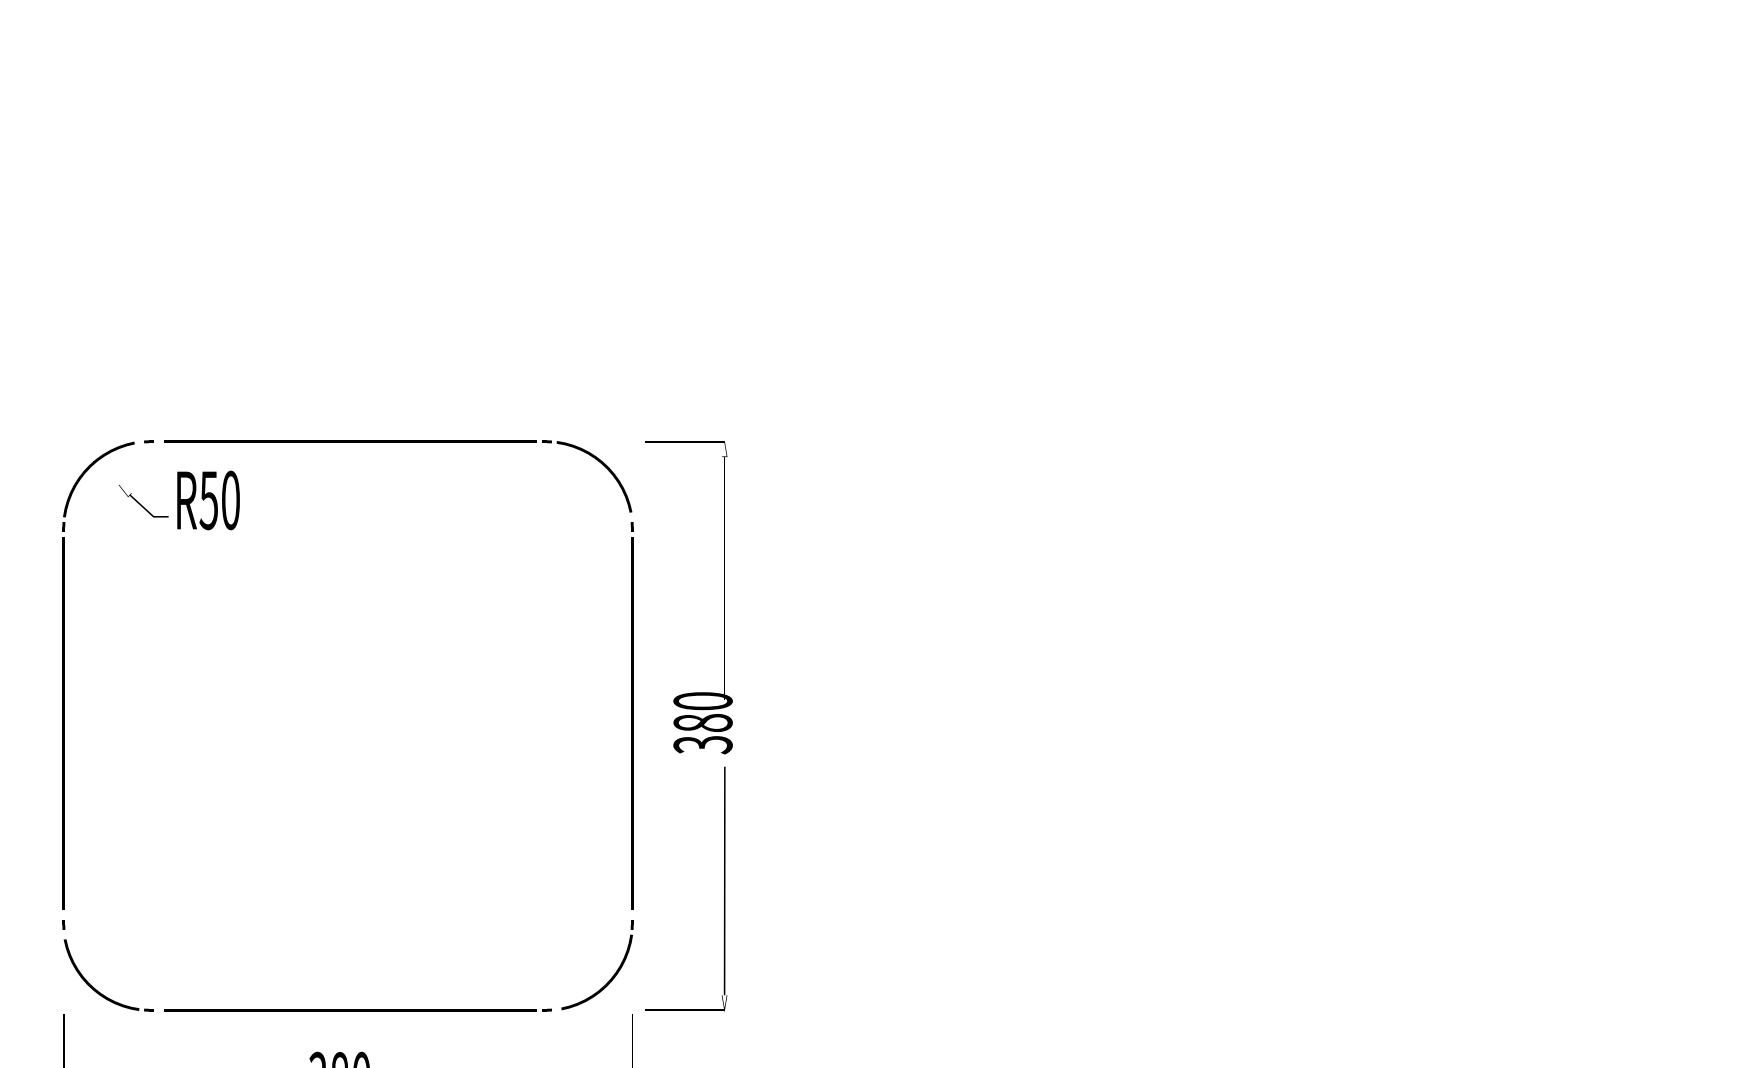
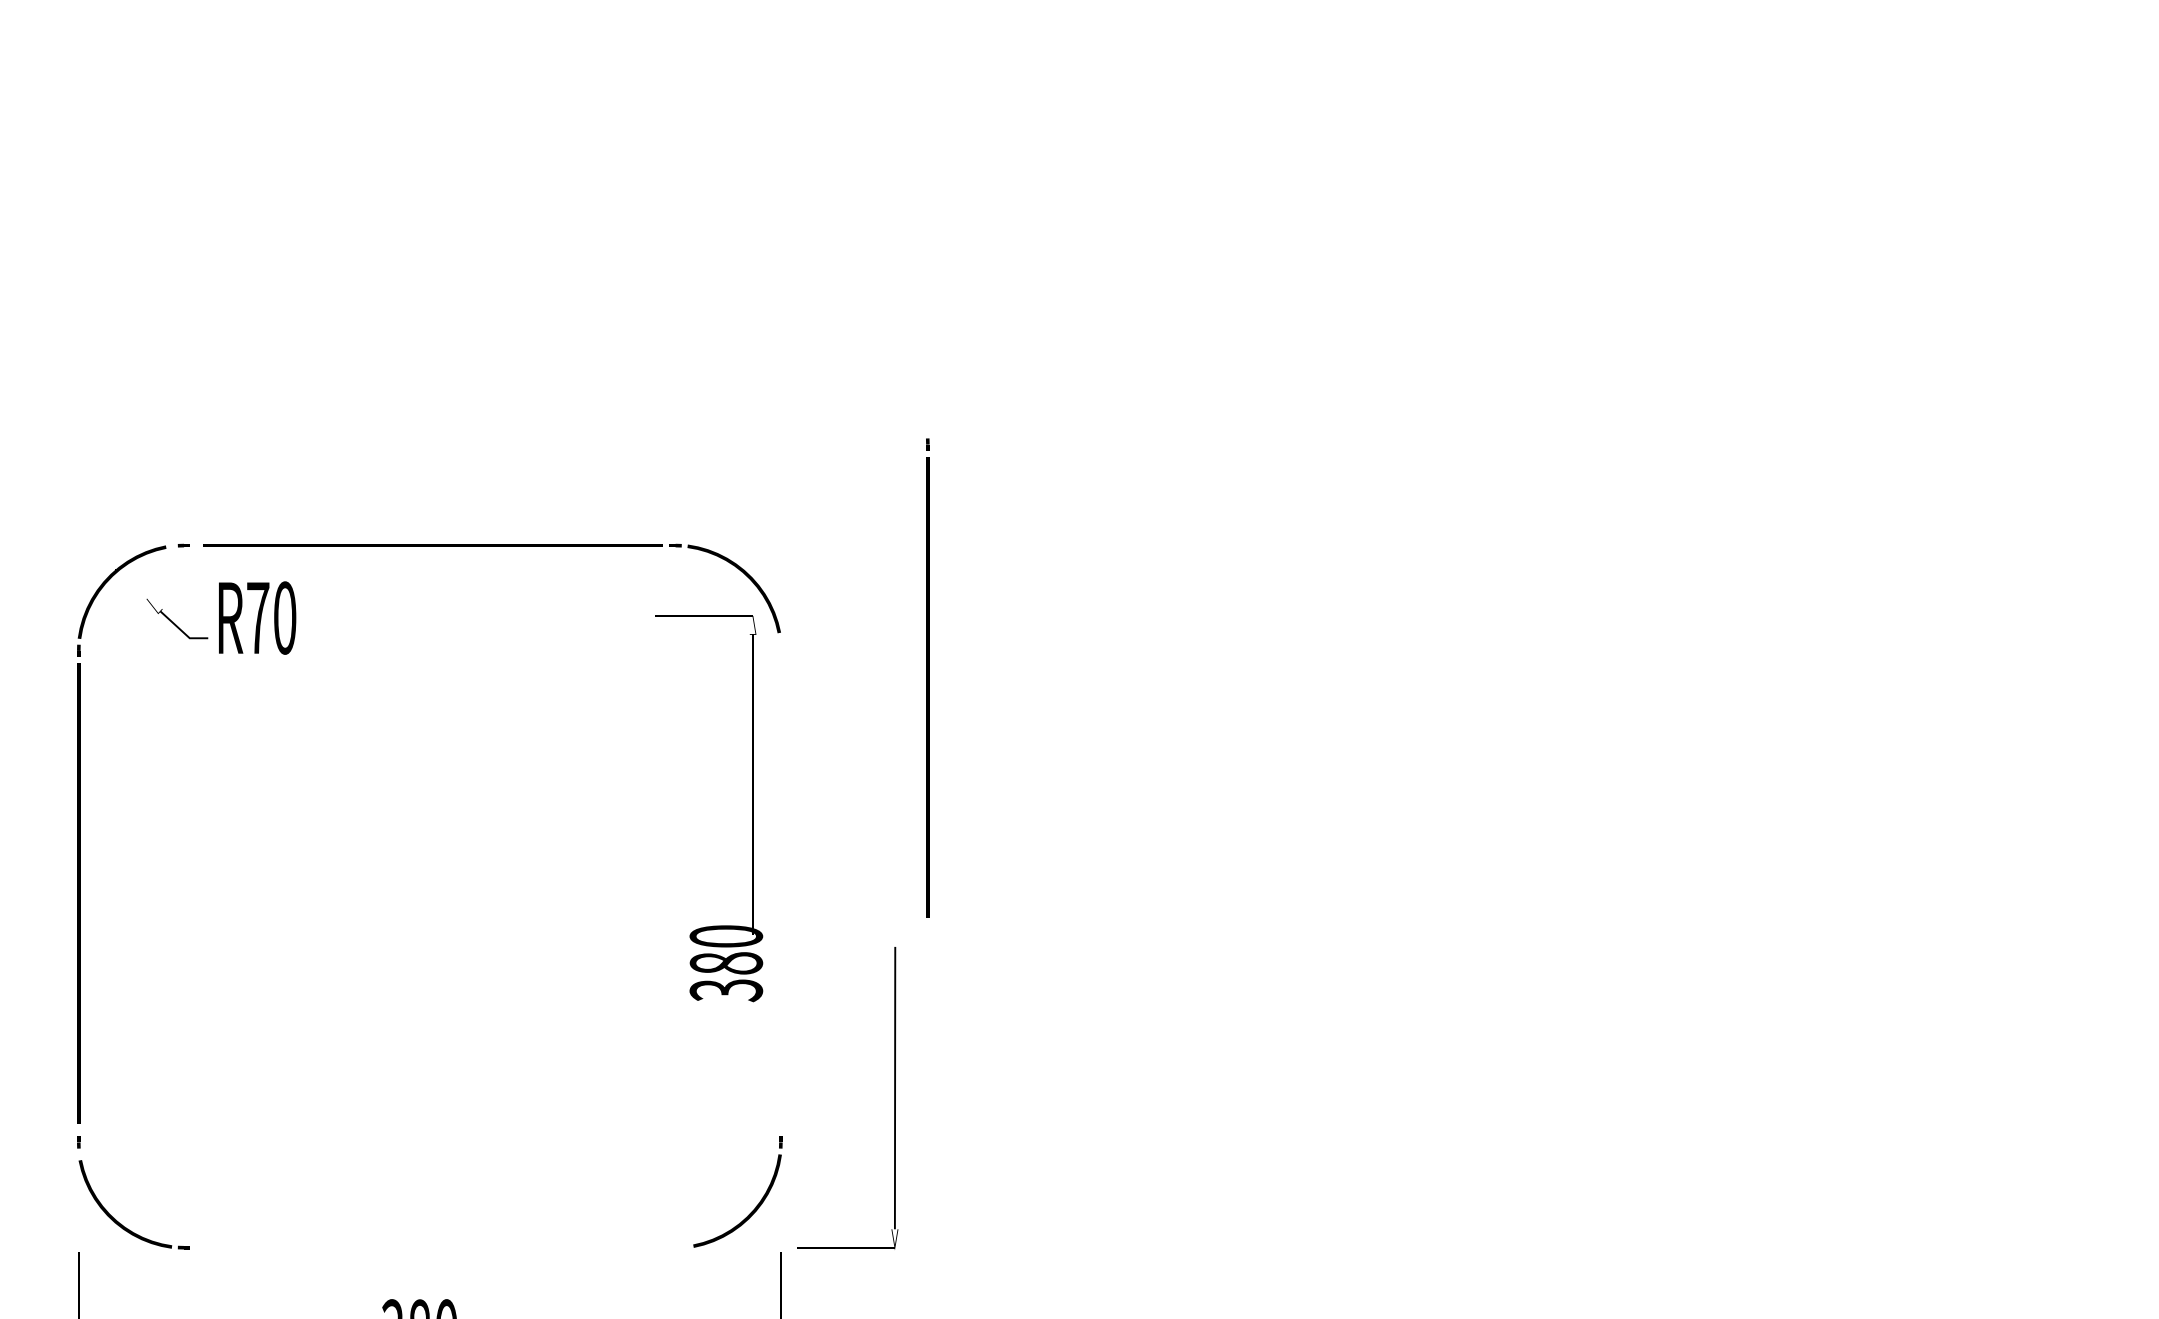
text: (208, 500) -> (257, 618), R50 -> R70
text: (688, 597) -> (708, 808), moved
line: (631, 715) -> (926, 677), moved
line: (357, 1009) -> (441, 1246), removed

